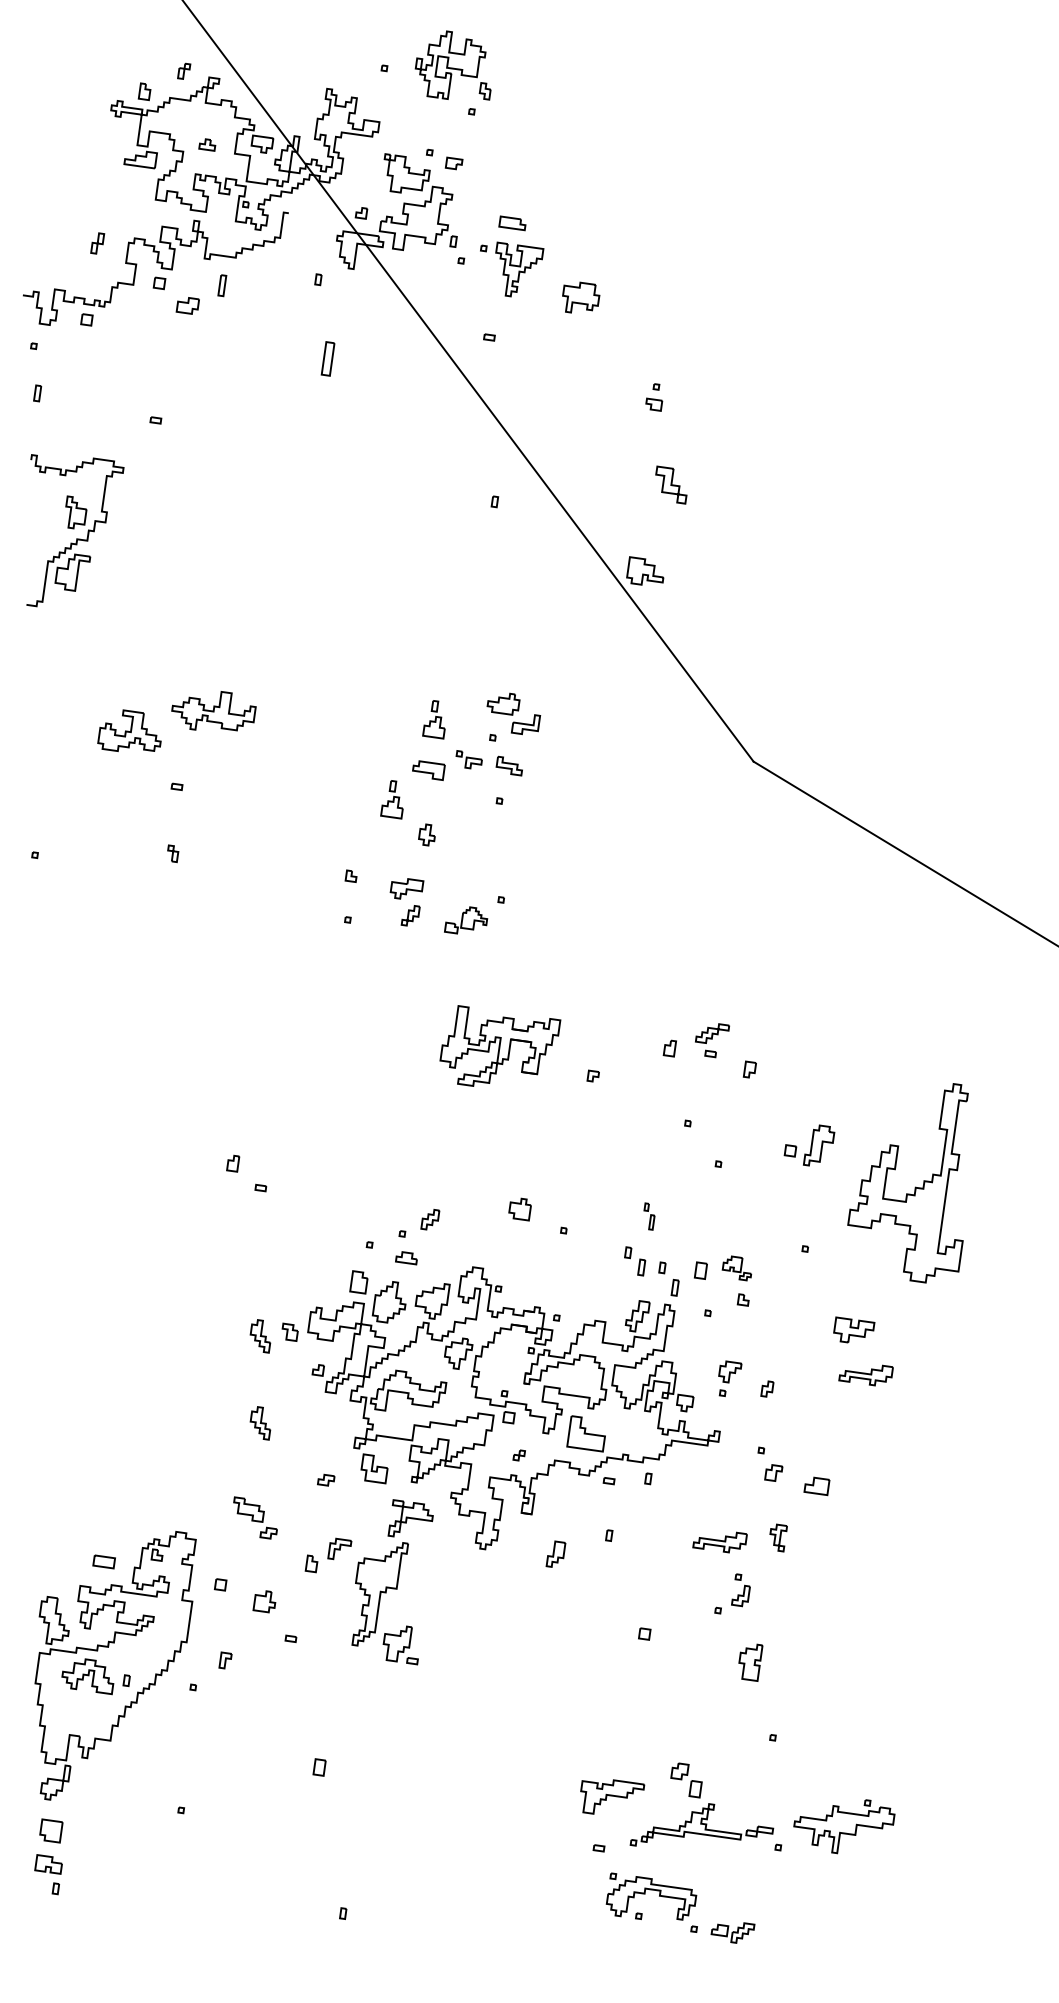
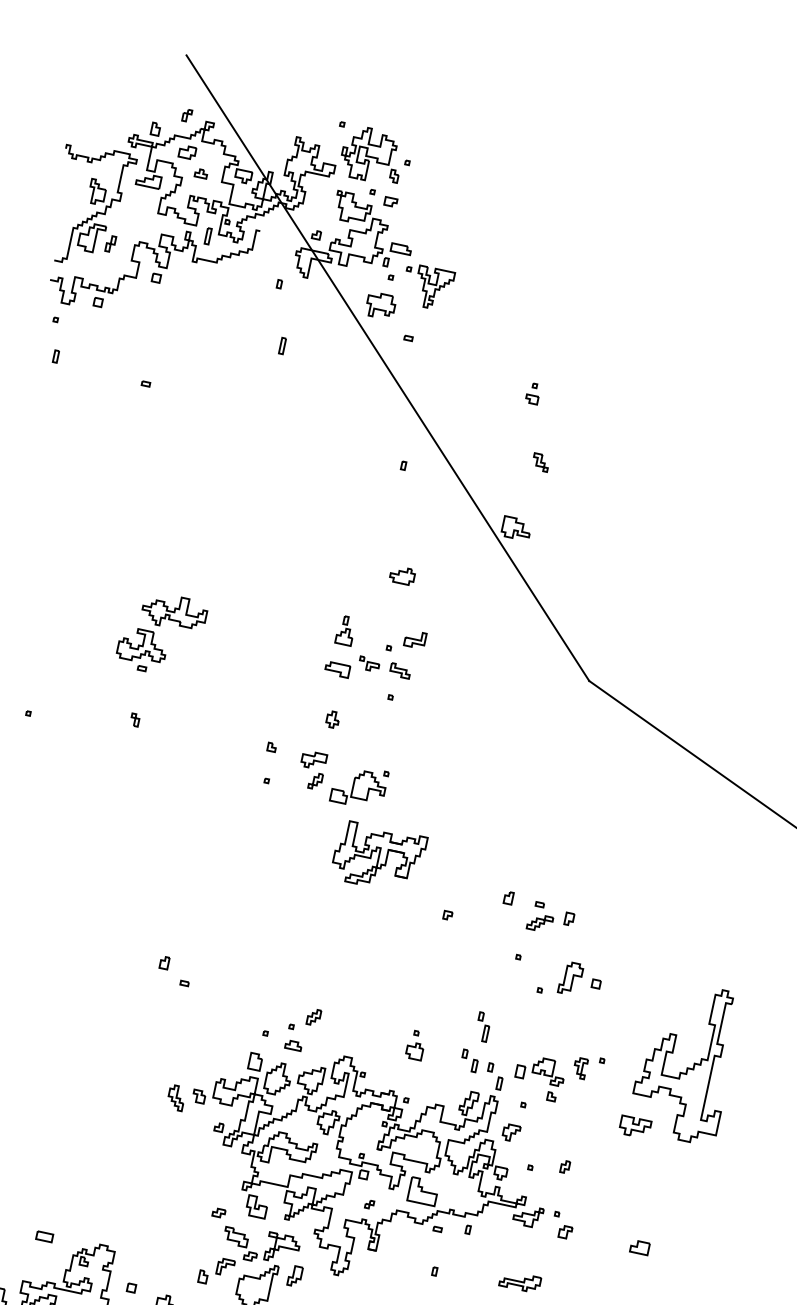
part: (452, 65) -> (370, 154), moved
part: (512, 223) -> (400, 249), moved
part: (222, 285) -> (208, 236), moved
part: (581, 297) -> (381, 305), moved
part: (187, 305) -> (187, 152), moved
part: (327, 358) -> (282, 345), size x0.62
part: (670, 484) -> (540, 462), size x0.62
part: (75, 530) -> (96, 205), moved
part: (503, 703) -> (402, 575), moved
part: (129, 730) -> (141, 644), moved
part: (391, 799) -> (307, 690), removed
part: (465, 920) -> (357, 787), size x1.67
part: (712, 1033) -> (540, 923), moved
part: (500, 1045) -> (380, 854), moved
part: (819, 1145) -> (571, 978), moved
part: (914, 1187) -> (686, 1067), moved
part: (519, 1209) -> (414, 1051), moved
part: (649, 1216) -> (483, 1027), size x1.43
part: (736, 1268) -> (547, 1072), size x1.43
part: (730, 1371) -> (511, 1132), moved
part: (865, 1375) -> (641, 1161), removed
part: (260, 1423) -> (171, 1165), removed
part: (724, 1456) -> (528, 1216), added
part: (816, 1486) -> (639, 1248), moved
part: (255, 1517) -> (241, 1243), moved
part: (778, 1537) -> (580, 1068), moved
part: (555, 1553) -> (294, 1275), moved
part: (103, 1561) -> (44, 1236), moved

